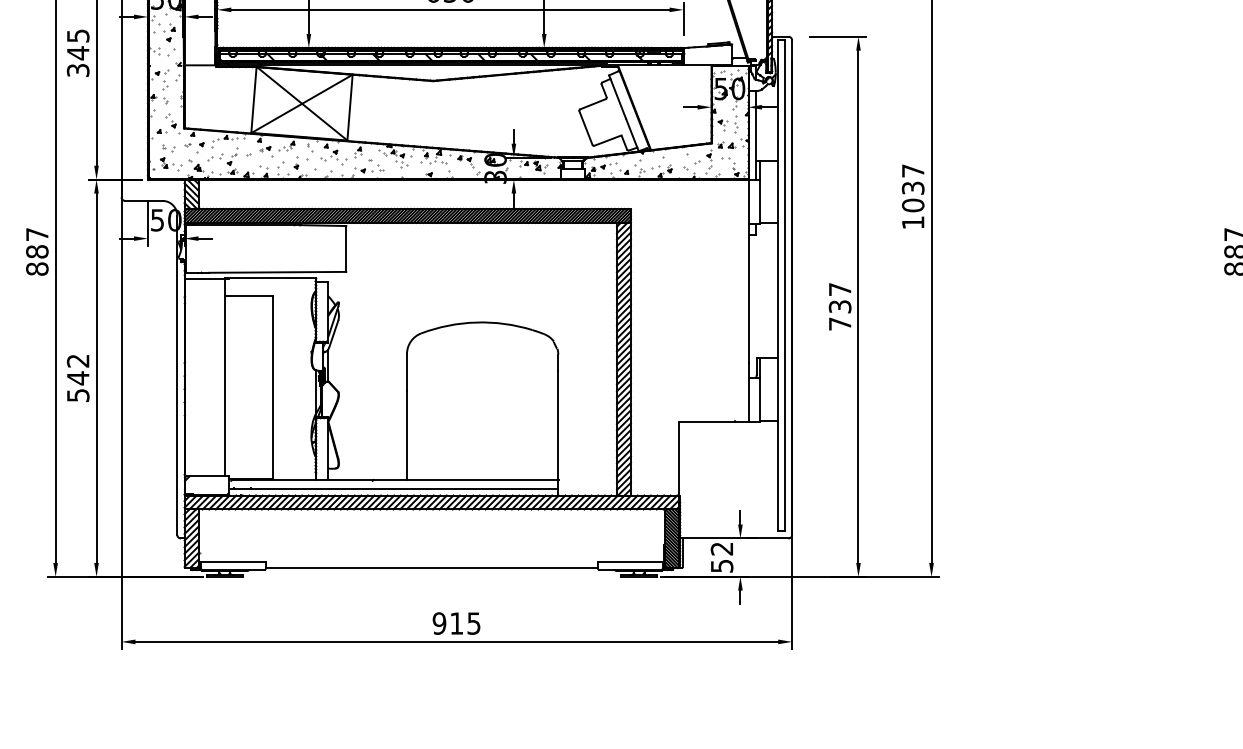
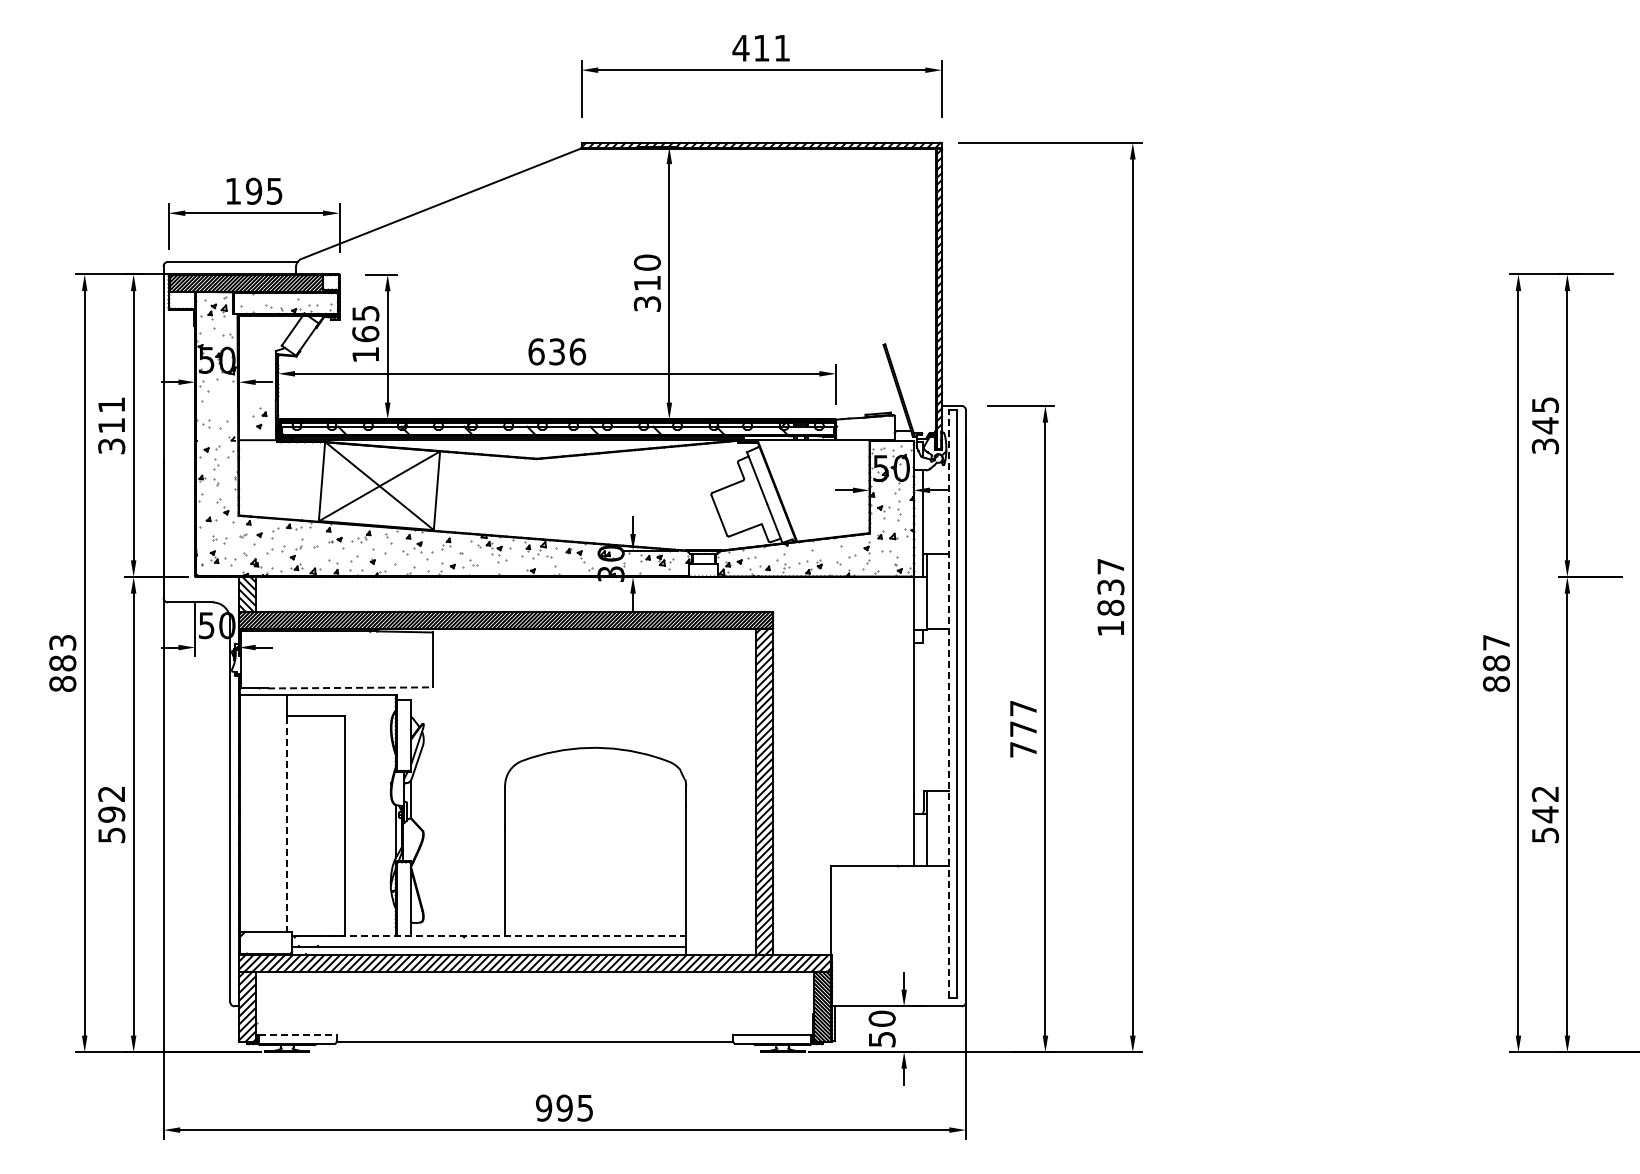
part: (169, 33) -> (259, 418), moved
text: (78, 44) -> (111, 415), 345 -> 311
text: (912, 205) -> (1110, 607), 1037 -> 1837
text: (37, 234) -> (62, 642), 887 -> 883
line: (277, 272) -> (350, 687), solid -> dashed
line: (777, 286) -> (948, 704), solid -> dashed
text: (840, 306) -> (1023, 728), 737 -> 777
text: (78, 378) -> (111, 814), 542 -> 592
line: (224, 387) -> (286, 825), solid -> dashed
line: (395, 480) -> (491, 936), solid -> dashed
text: (721, 548) -> (881, 1018), 52 -> 50
line: (233, 562) -> (297, 1034), solid -> dashed
text: (456, 623) -> (564, 1107), 915 -> 995

